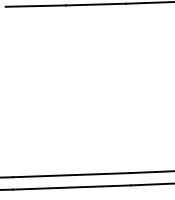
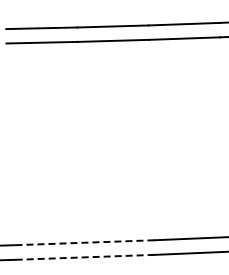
line: (71, 174) -> (84, 242), solid -> dashed
line: (71, 187) -> (84, 257), solid -> dashed

